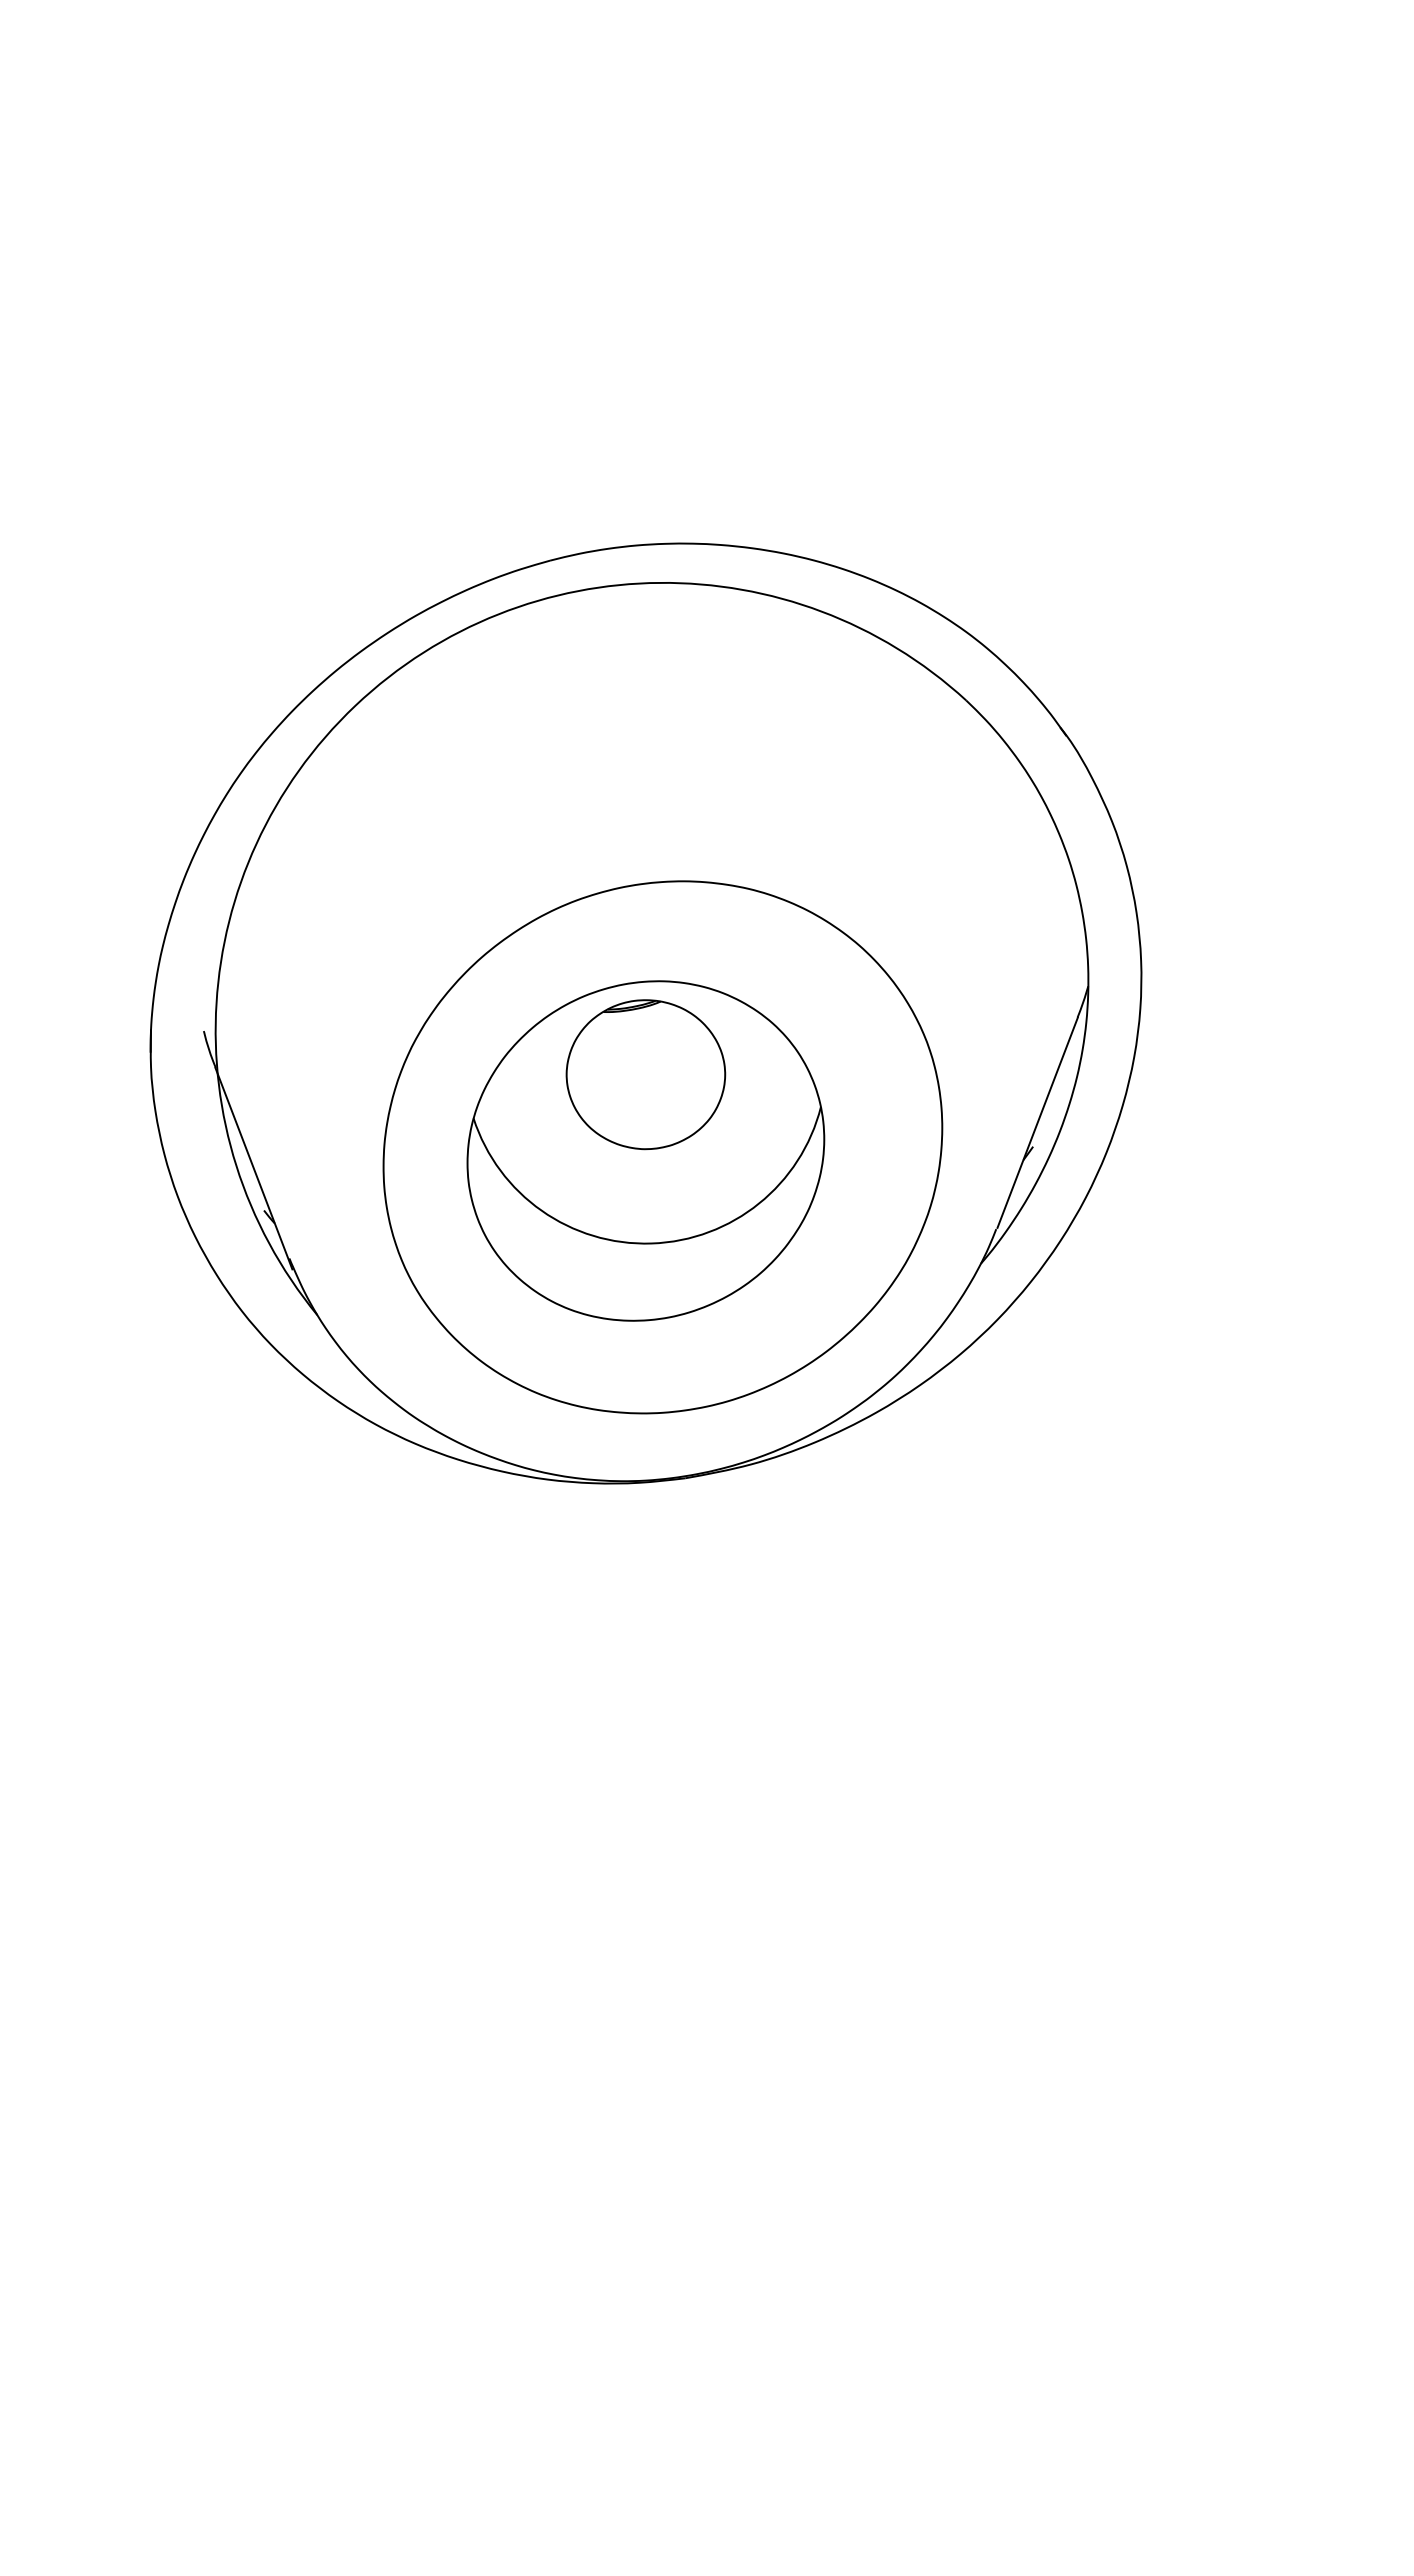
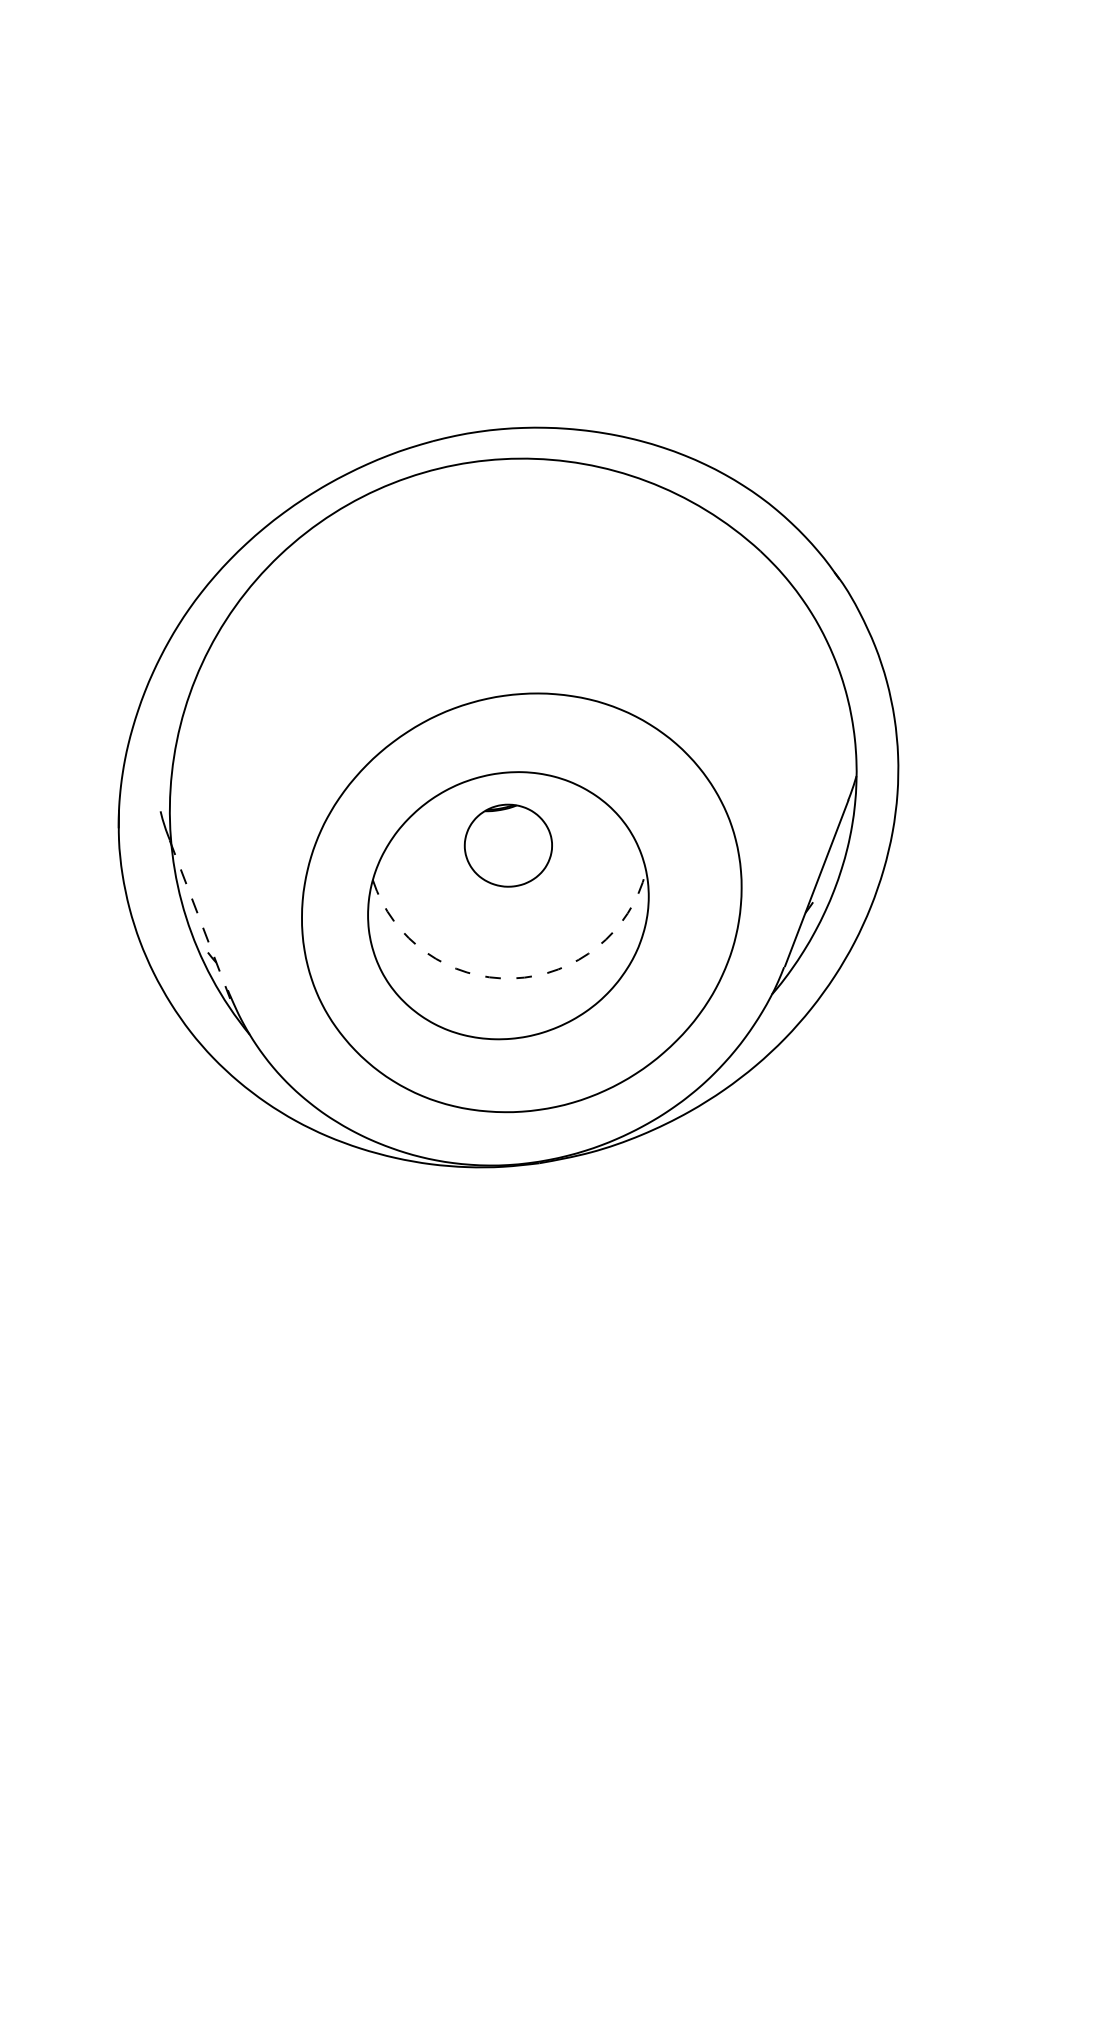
part: (645, 1074) -> (508, 845), size x0.7
line: (253, 1168) -> (199, 919), solid -> dashed
arc: (651, 1243) -> (512, 978), solid -> dashed

